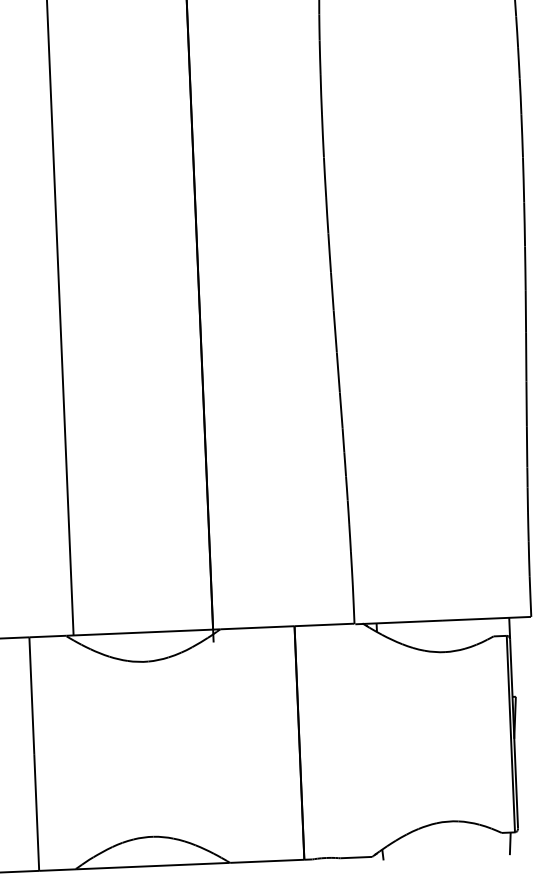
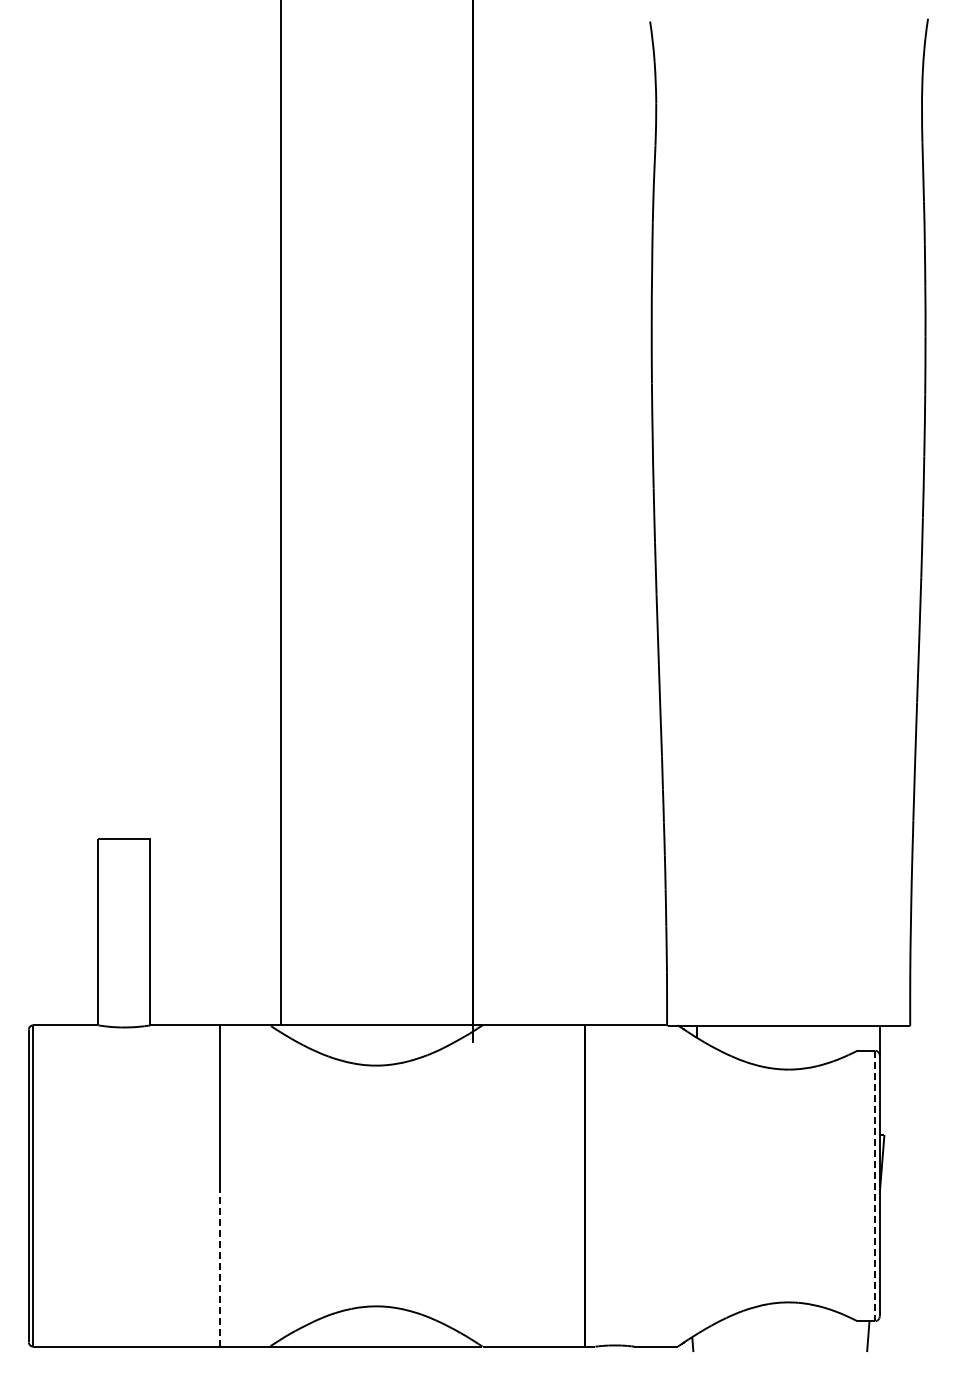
line: (510, 734) -> (875, 1186), solid -> dashed
line: (36, 811) -> (219, 1265), solid -> dashed

